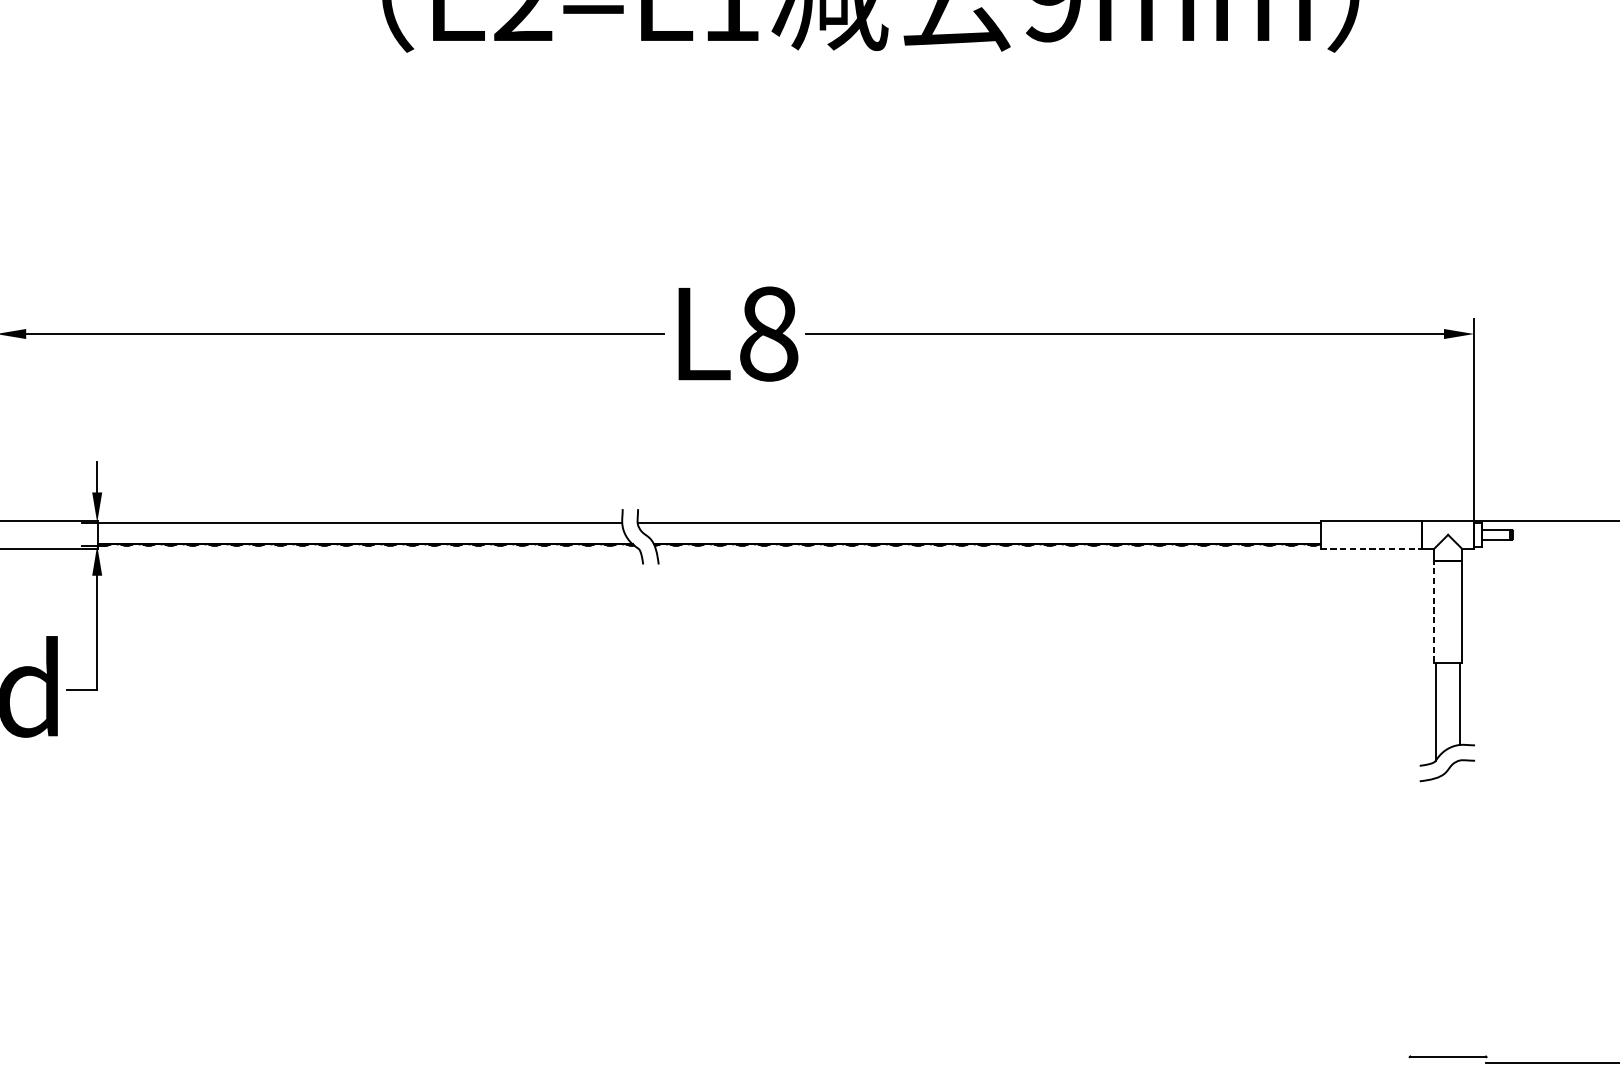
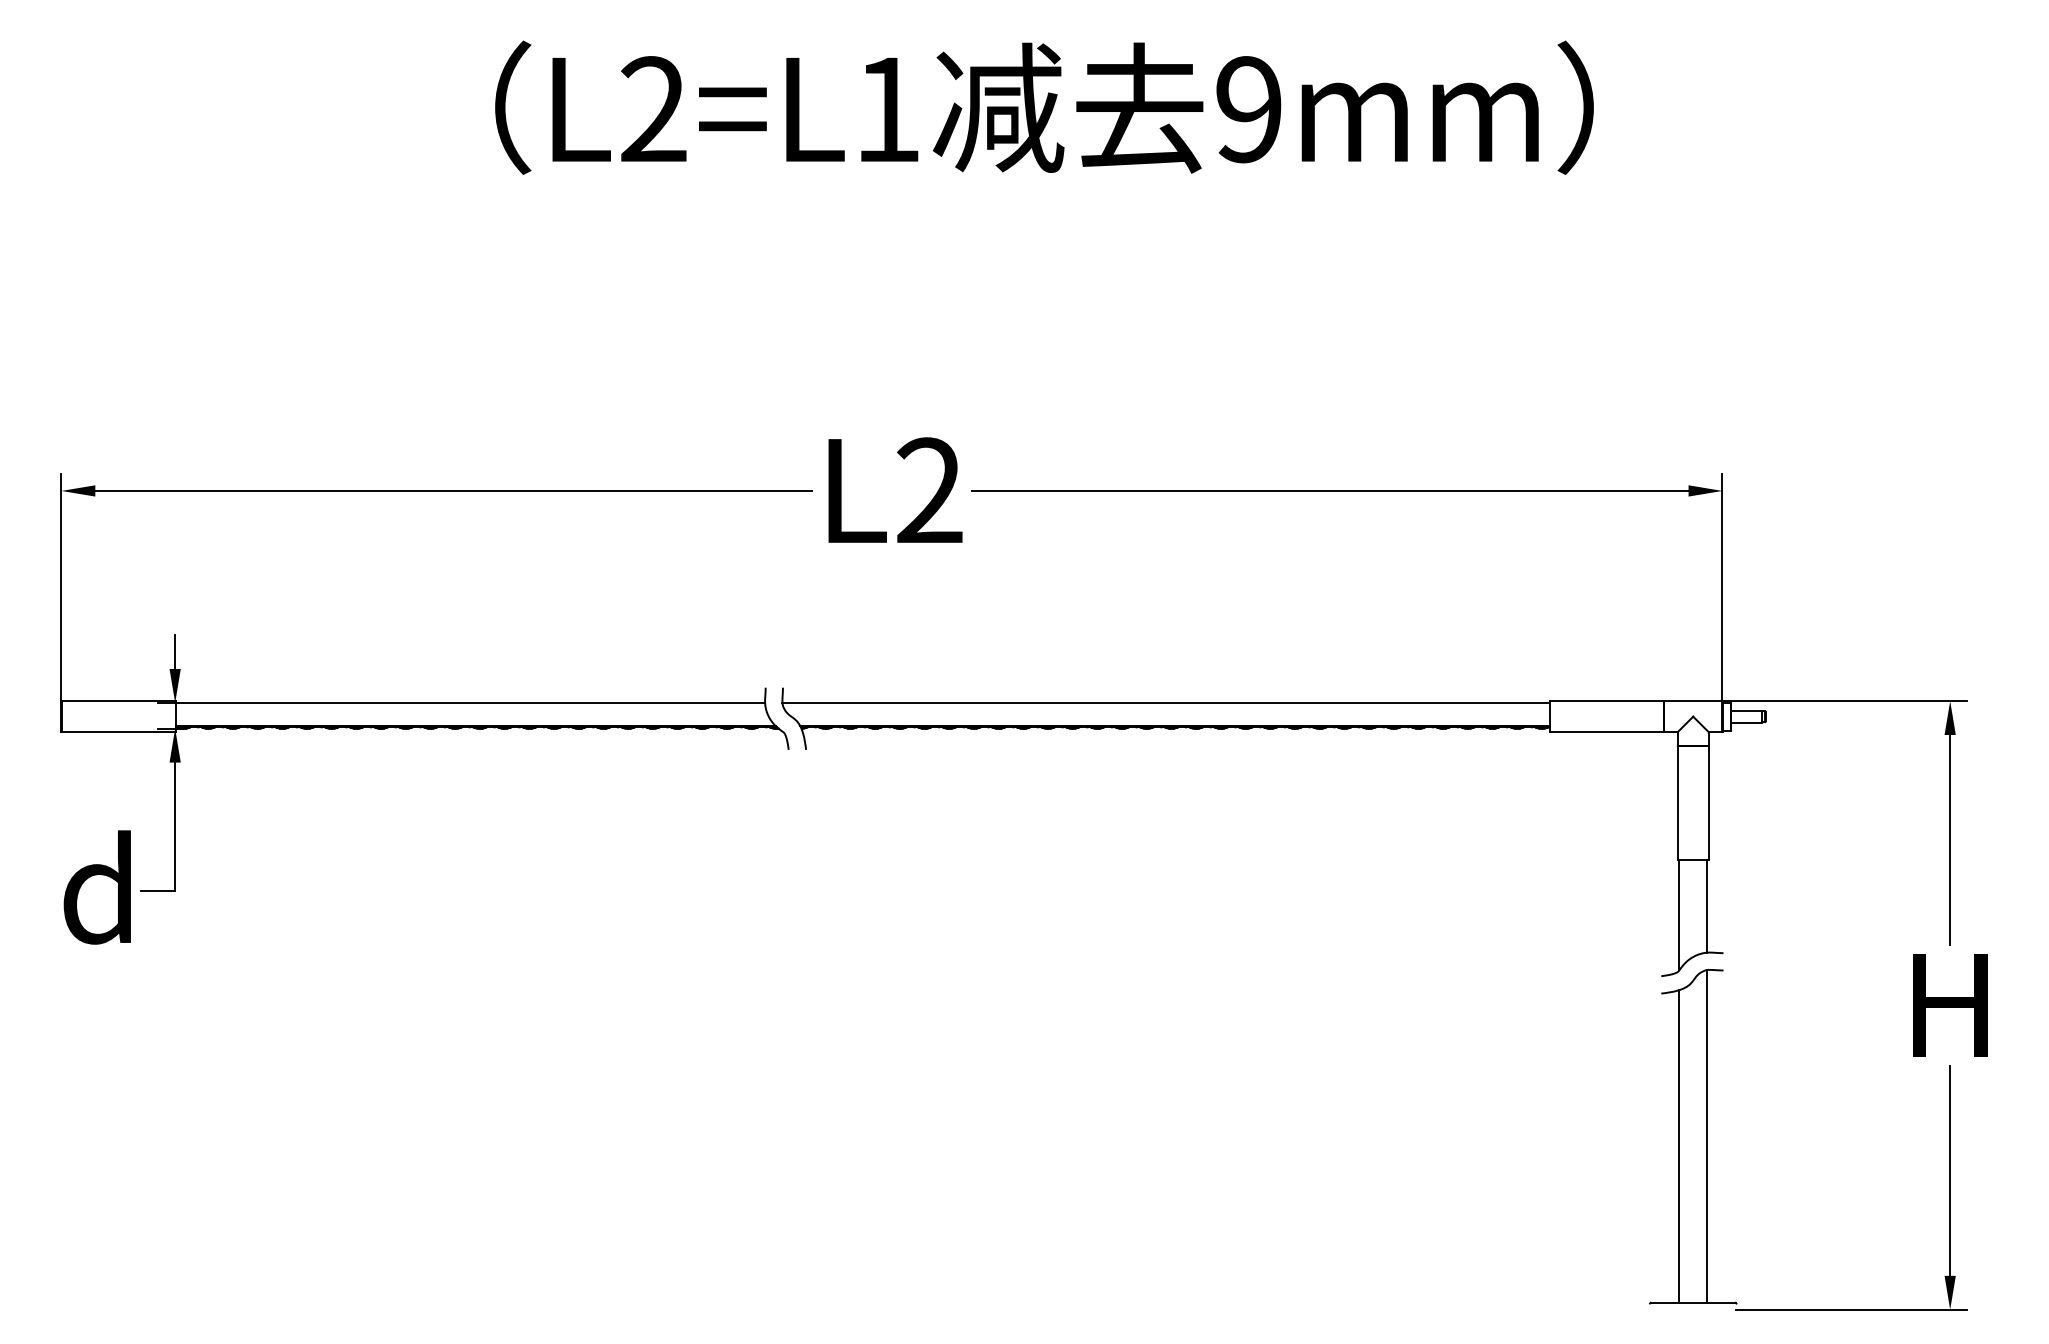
text: (768, 333) -> (929, 490), L8 -> L2
line: (1371, 548) -> (1607, 732), dashed -> solid
line: (1434, 611) -> (1677, 802), dashed -> solid
line: (1460, 908) -> (1707, 1136), added
line: (1435, 917) -> (1679, 1146), added

